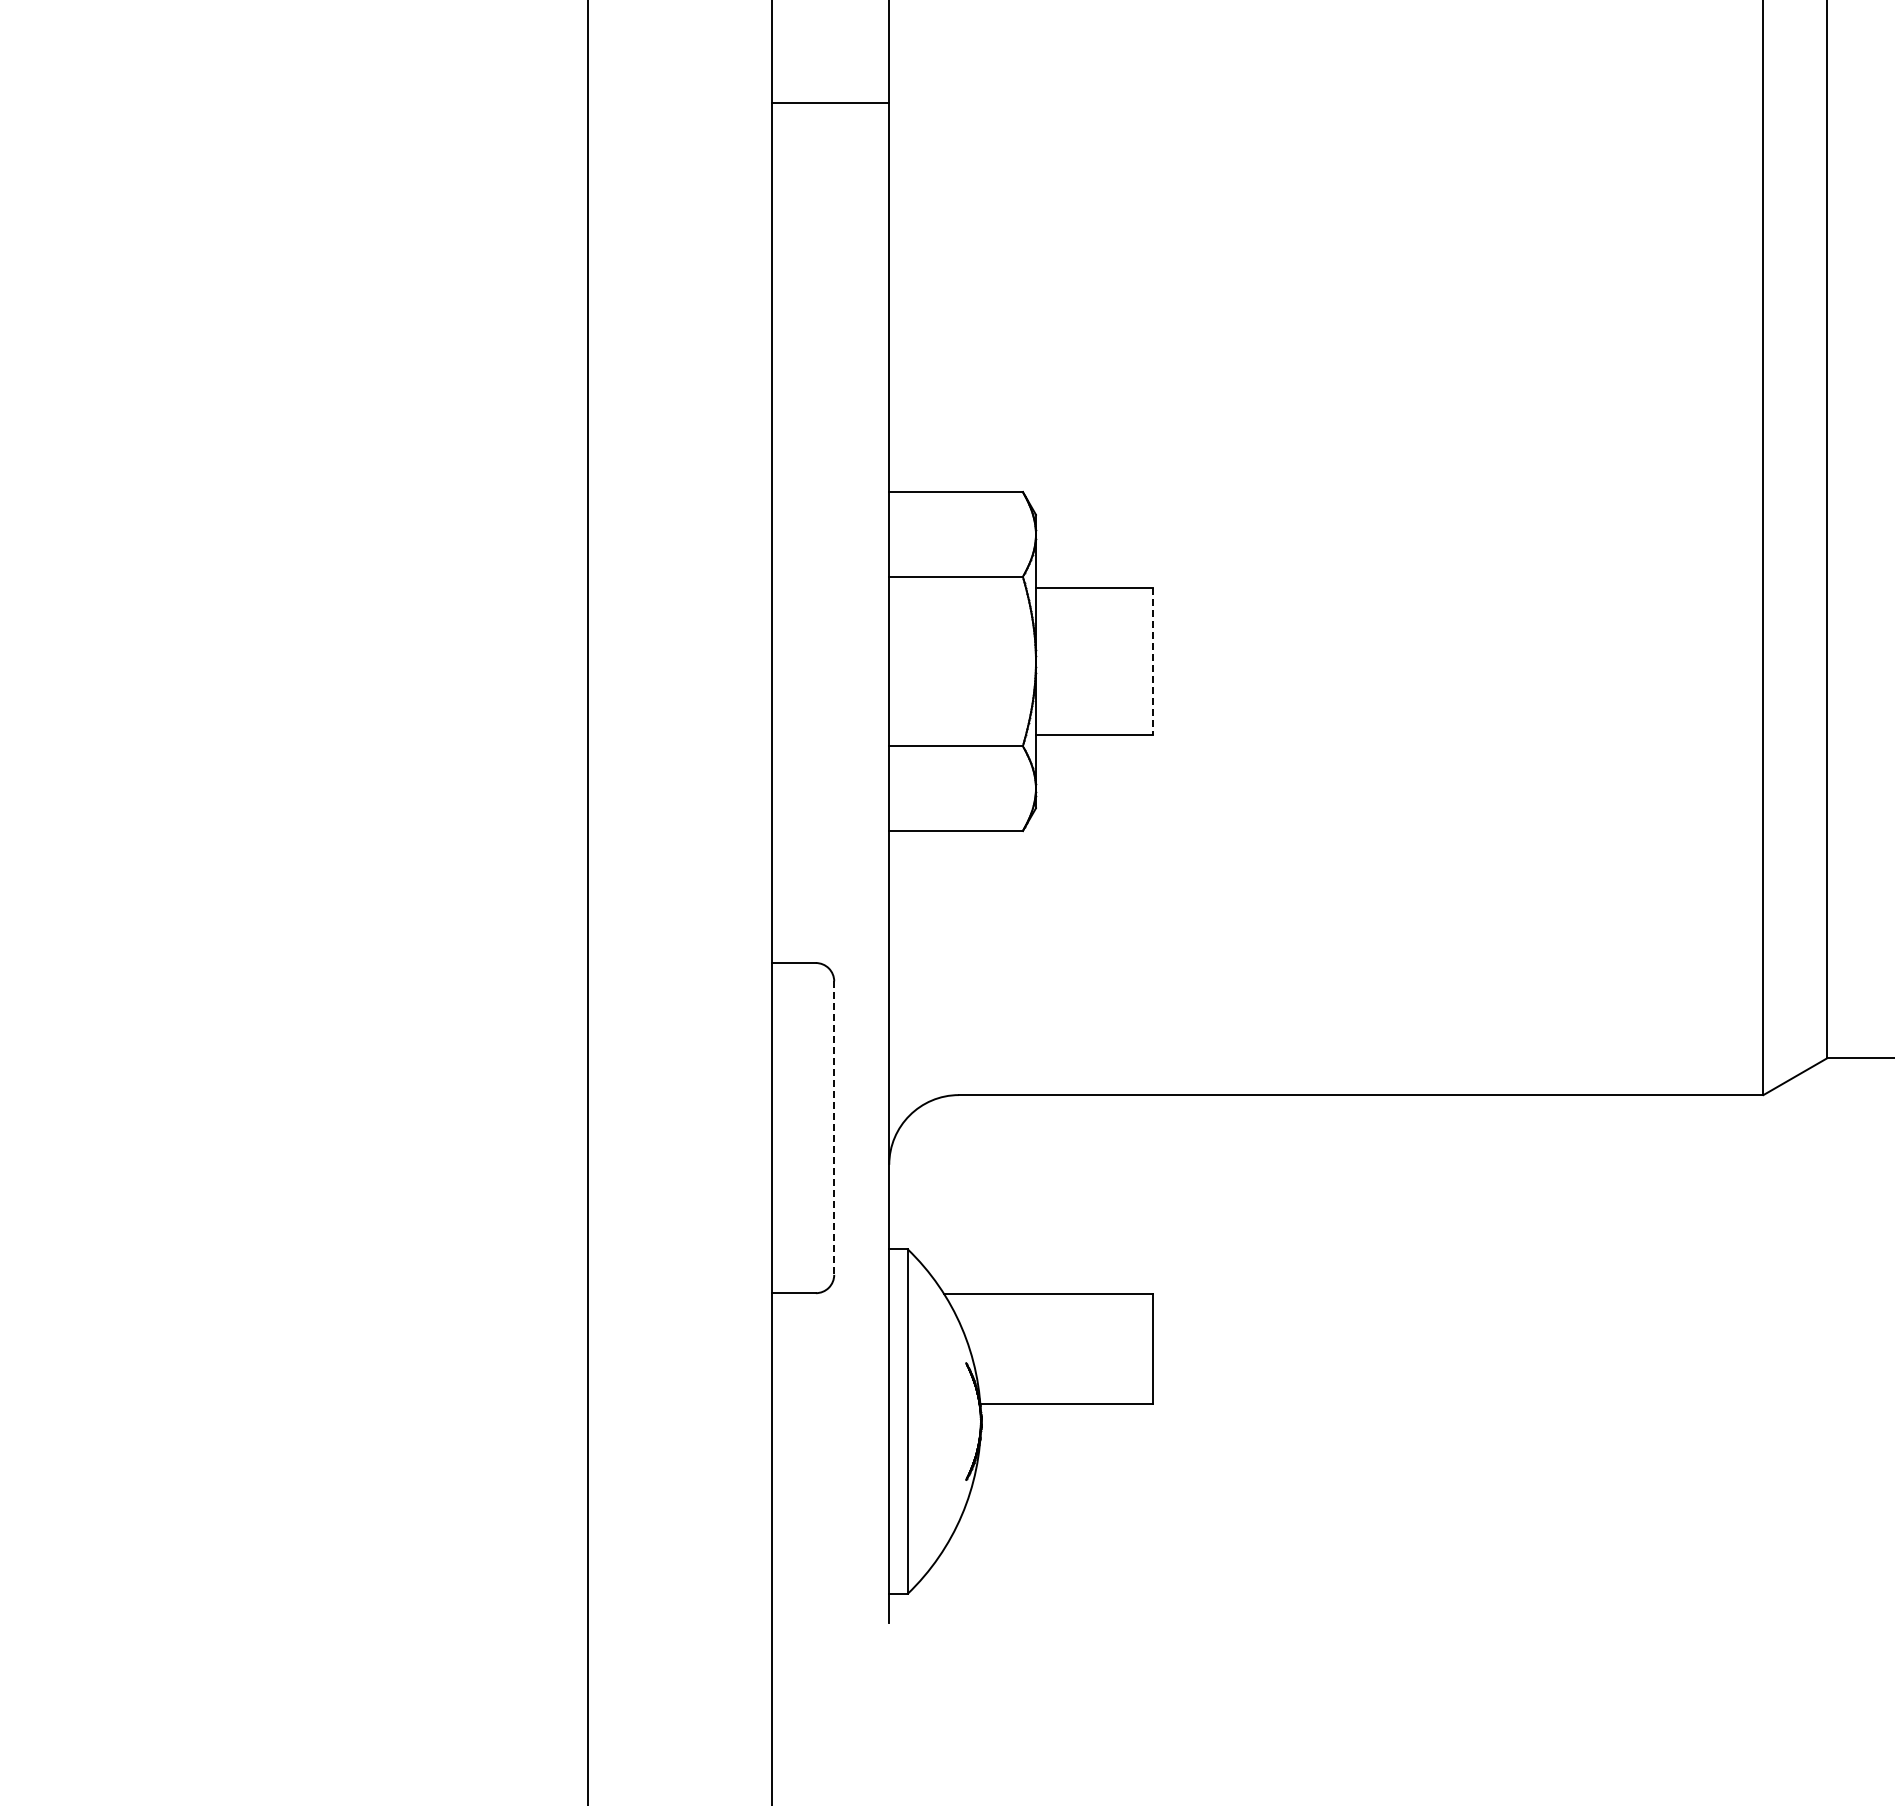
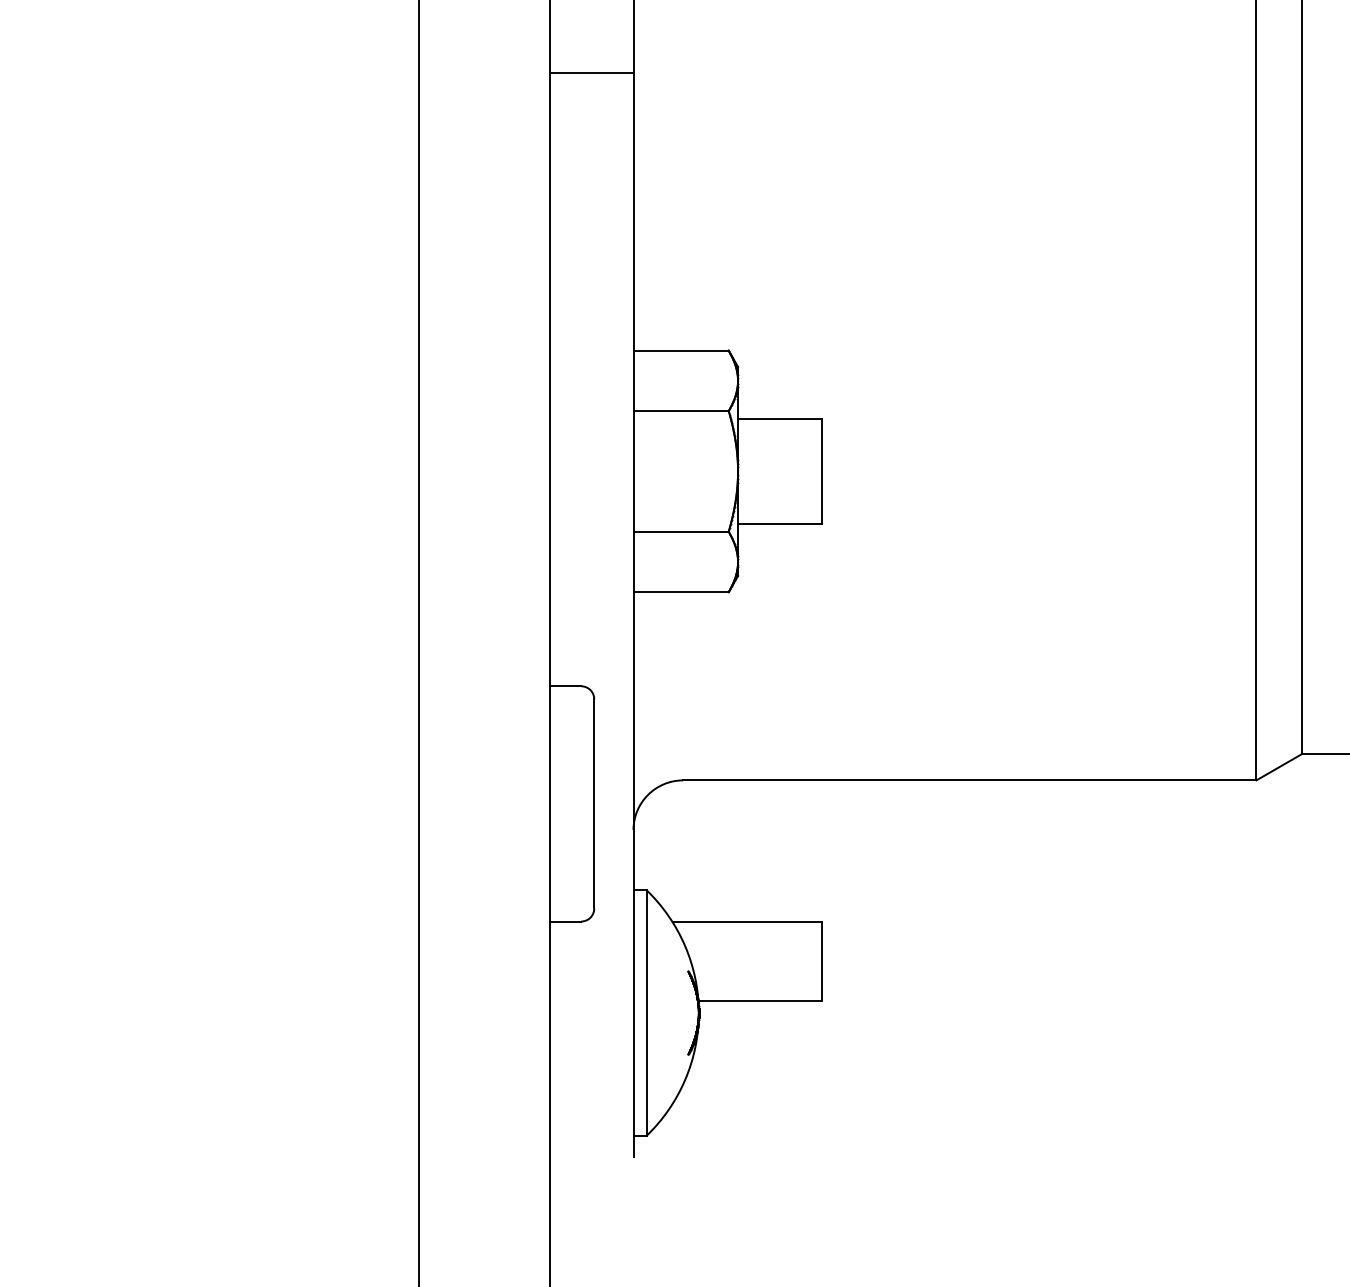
line: (1153, 662) -> (821, 472), dashed -> solid
line: (834, 1128) -> (594, 804), dashed -> solid

